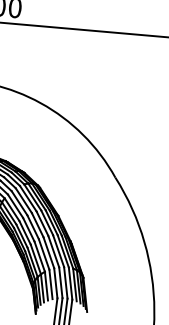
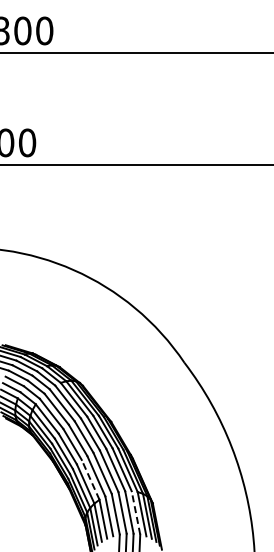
line: (39, 256) -> (90, 479), solid -> dashed
line: (70, 283) -> (135, 512), solid -> dashed

